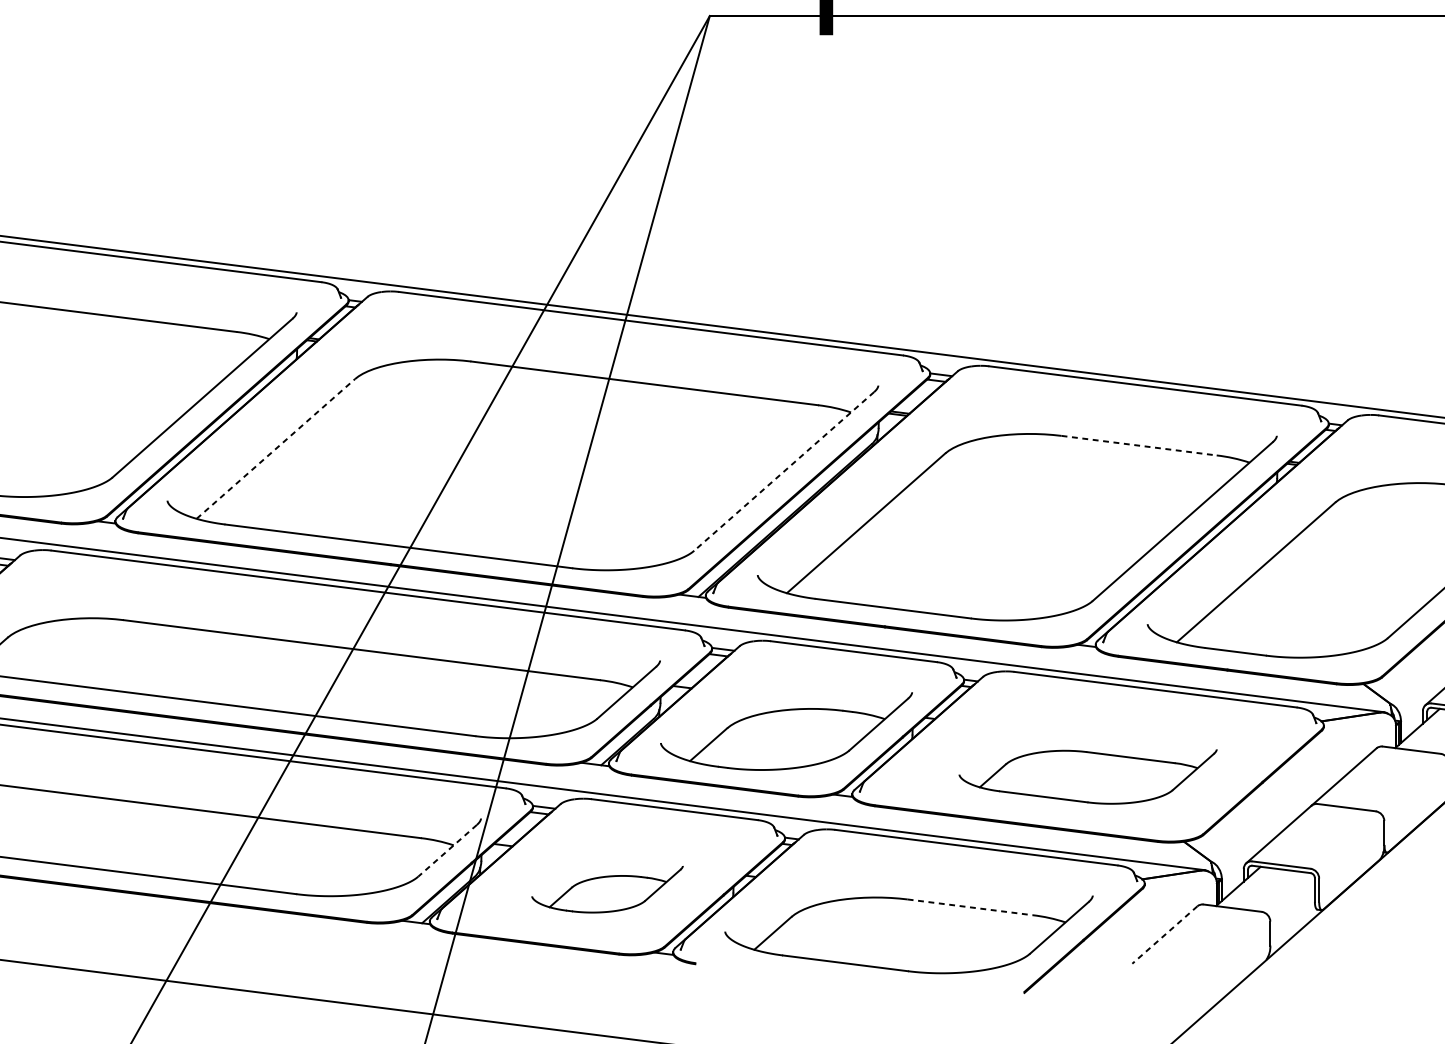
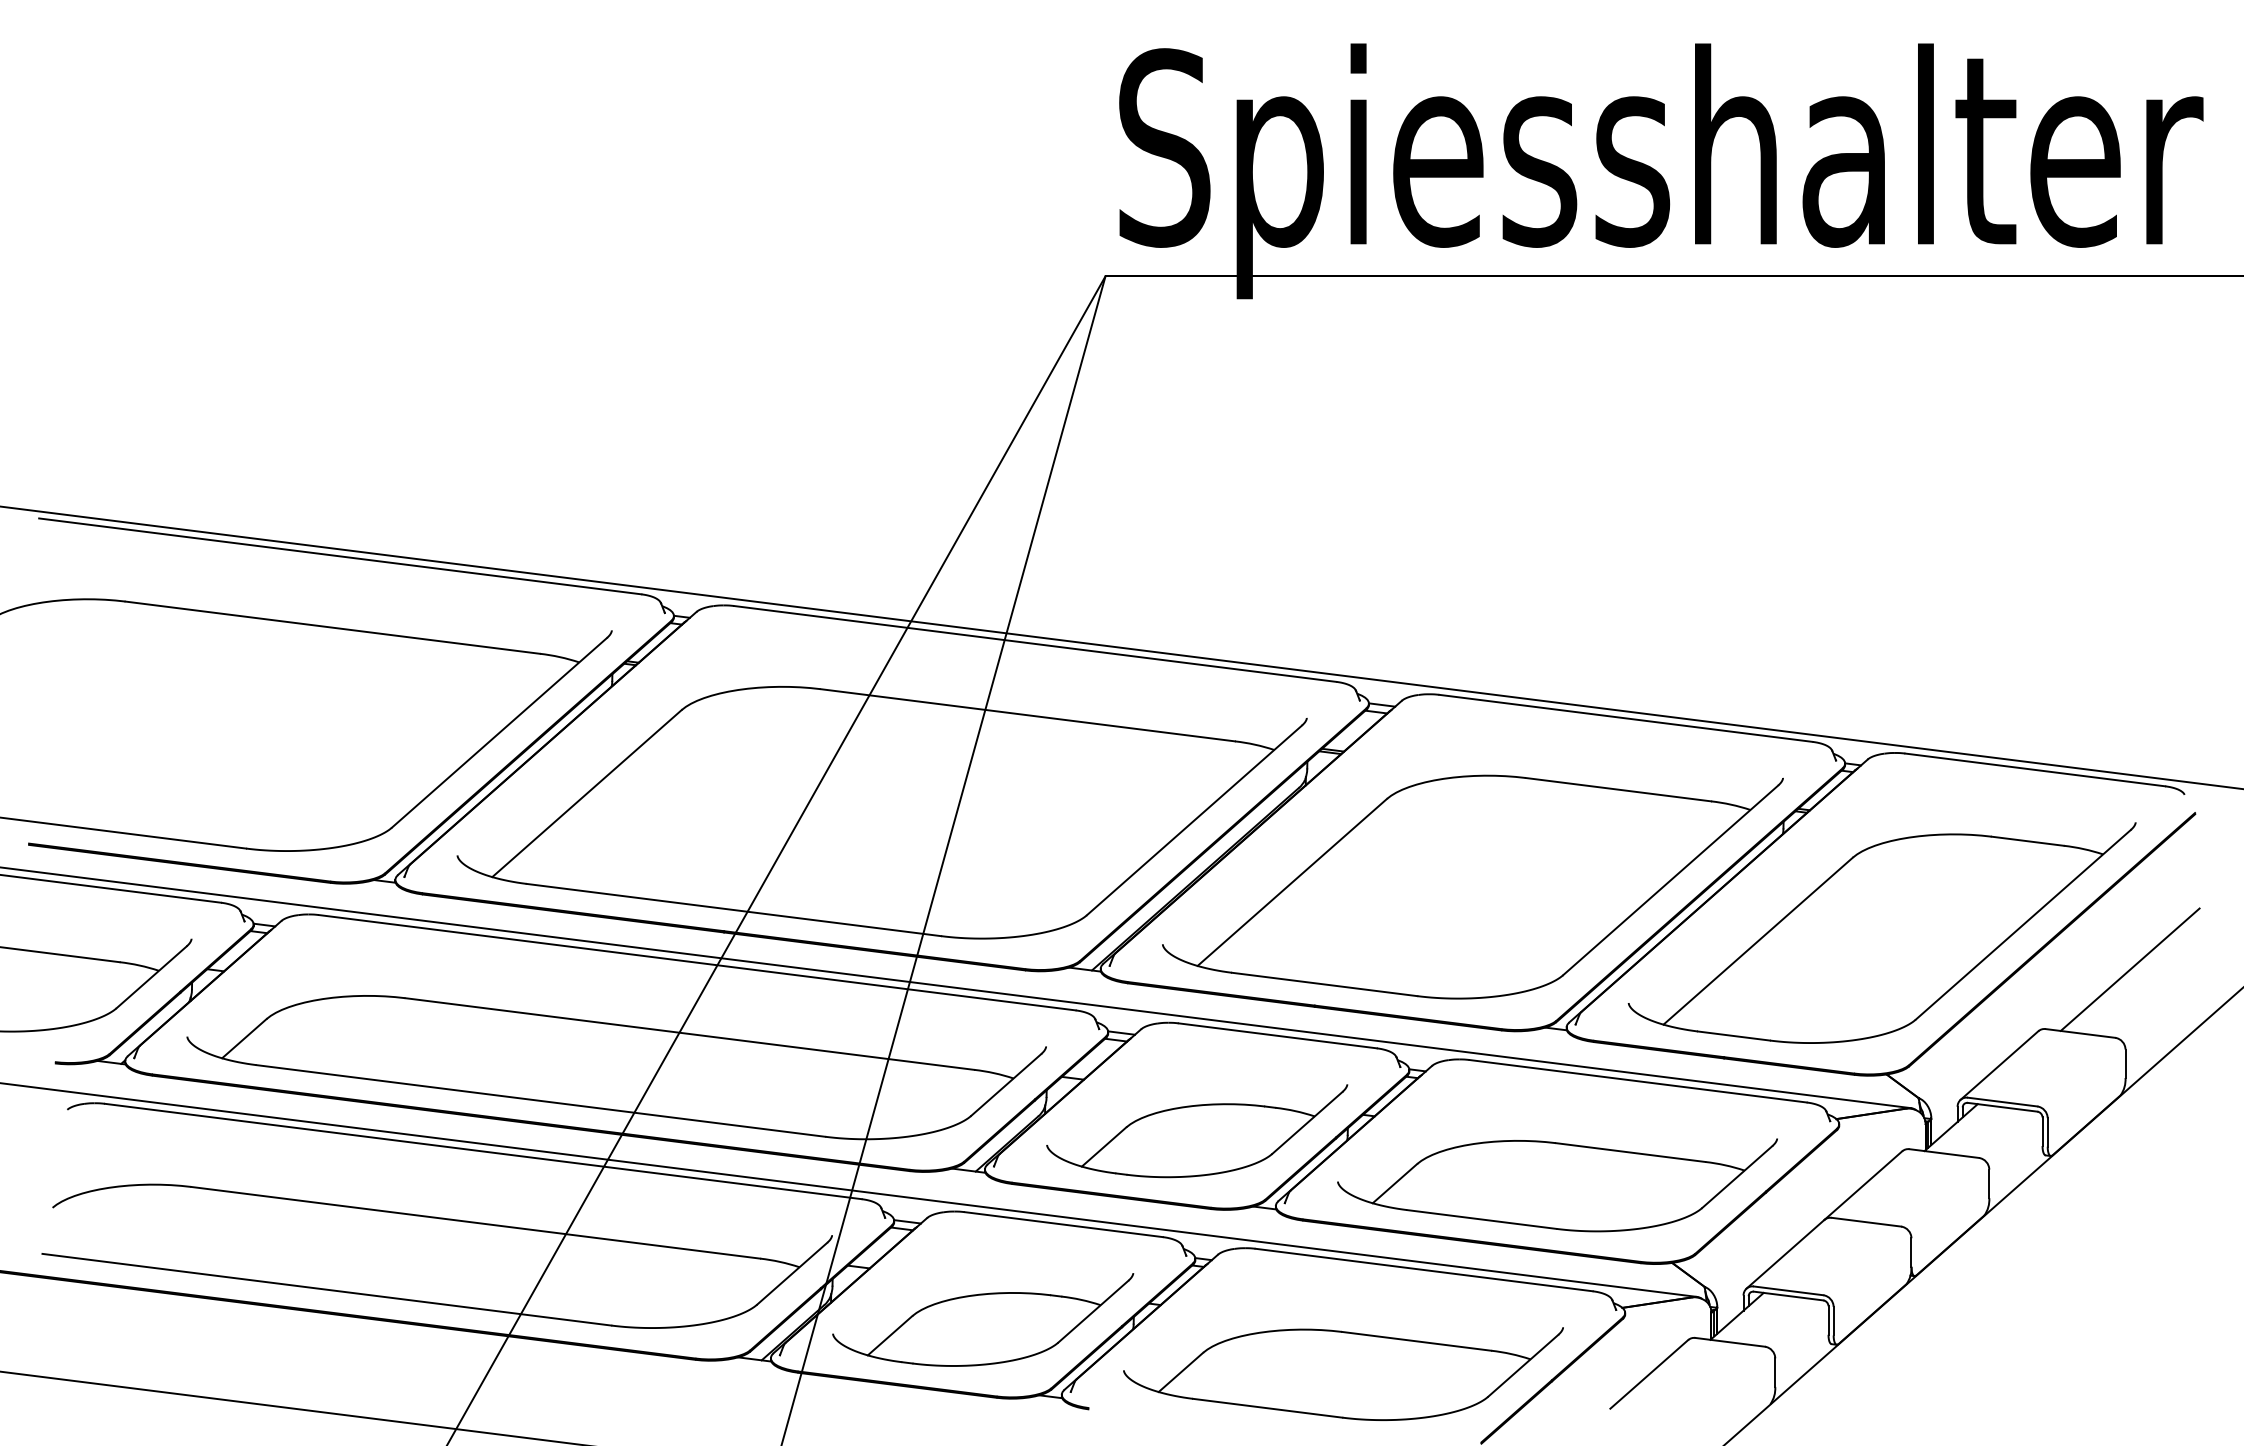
line: (1139, 445) -> (1618, 789), dashed -> solid
line: (276, 448) -> (587, 793), dashed -> solid
line: (784, 471) -> (1194, 820), dashed -> solid
part: (1088, 776) -> (1557, 1185), size x1.43
line: (447, 850) -> (792, 1273), dashed -> solid
part: (607, 889) -> (983, 1319), size x1.67
line: (970, 907) -> (1417, 1341), dashed -> solid
line: (1165, 935) -> (1649, 1374), dashed -> solid

